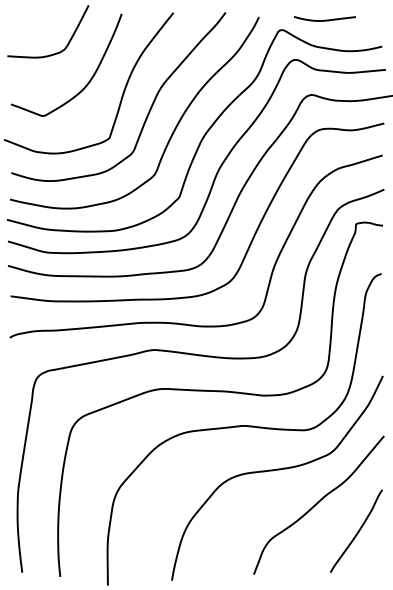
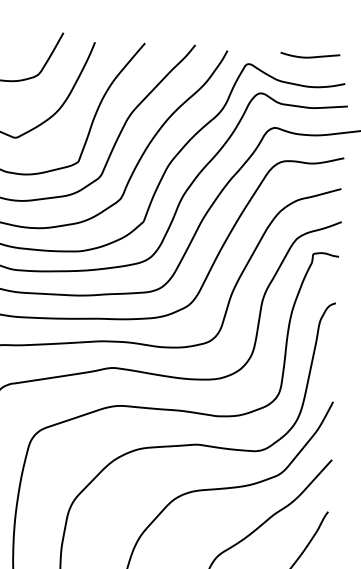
curve: (324, 19) -> (309, 56), moved

